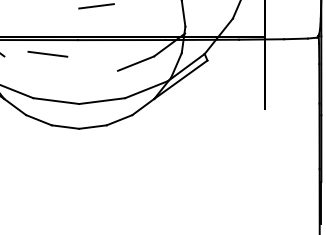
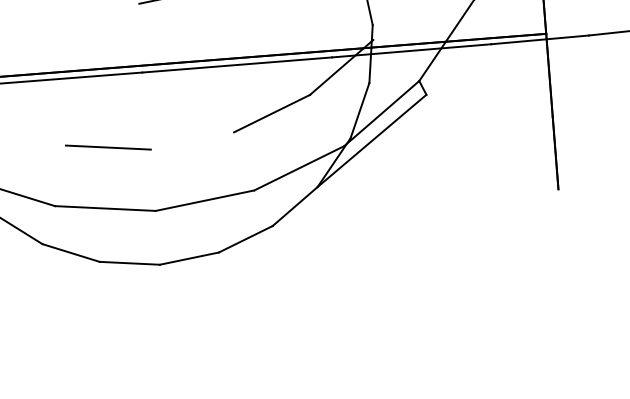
line: (47, 53) -> (107, 145), moved

